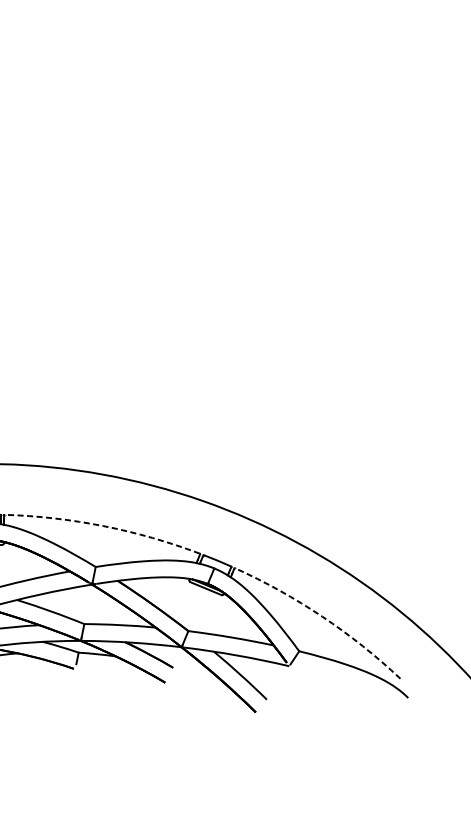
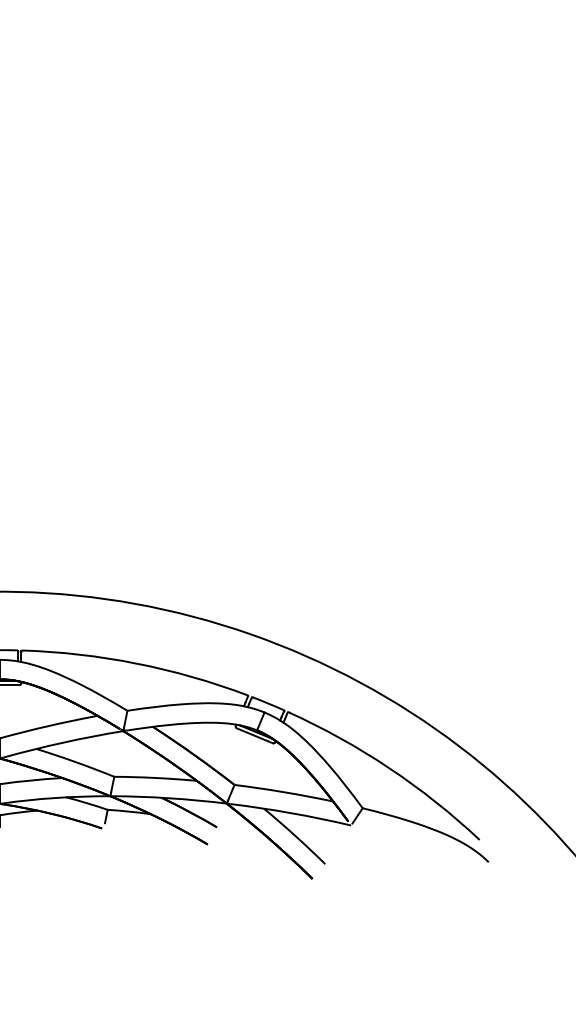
arc: (103, 526) -> (136, 663), dashed -> solid
arc: (322, 616) -> (389, 768), dashed -> solid

